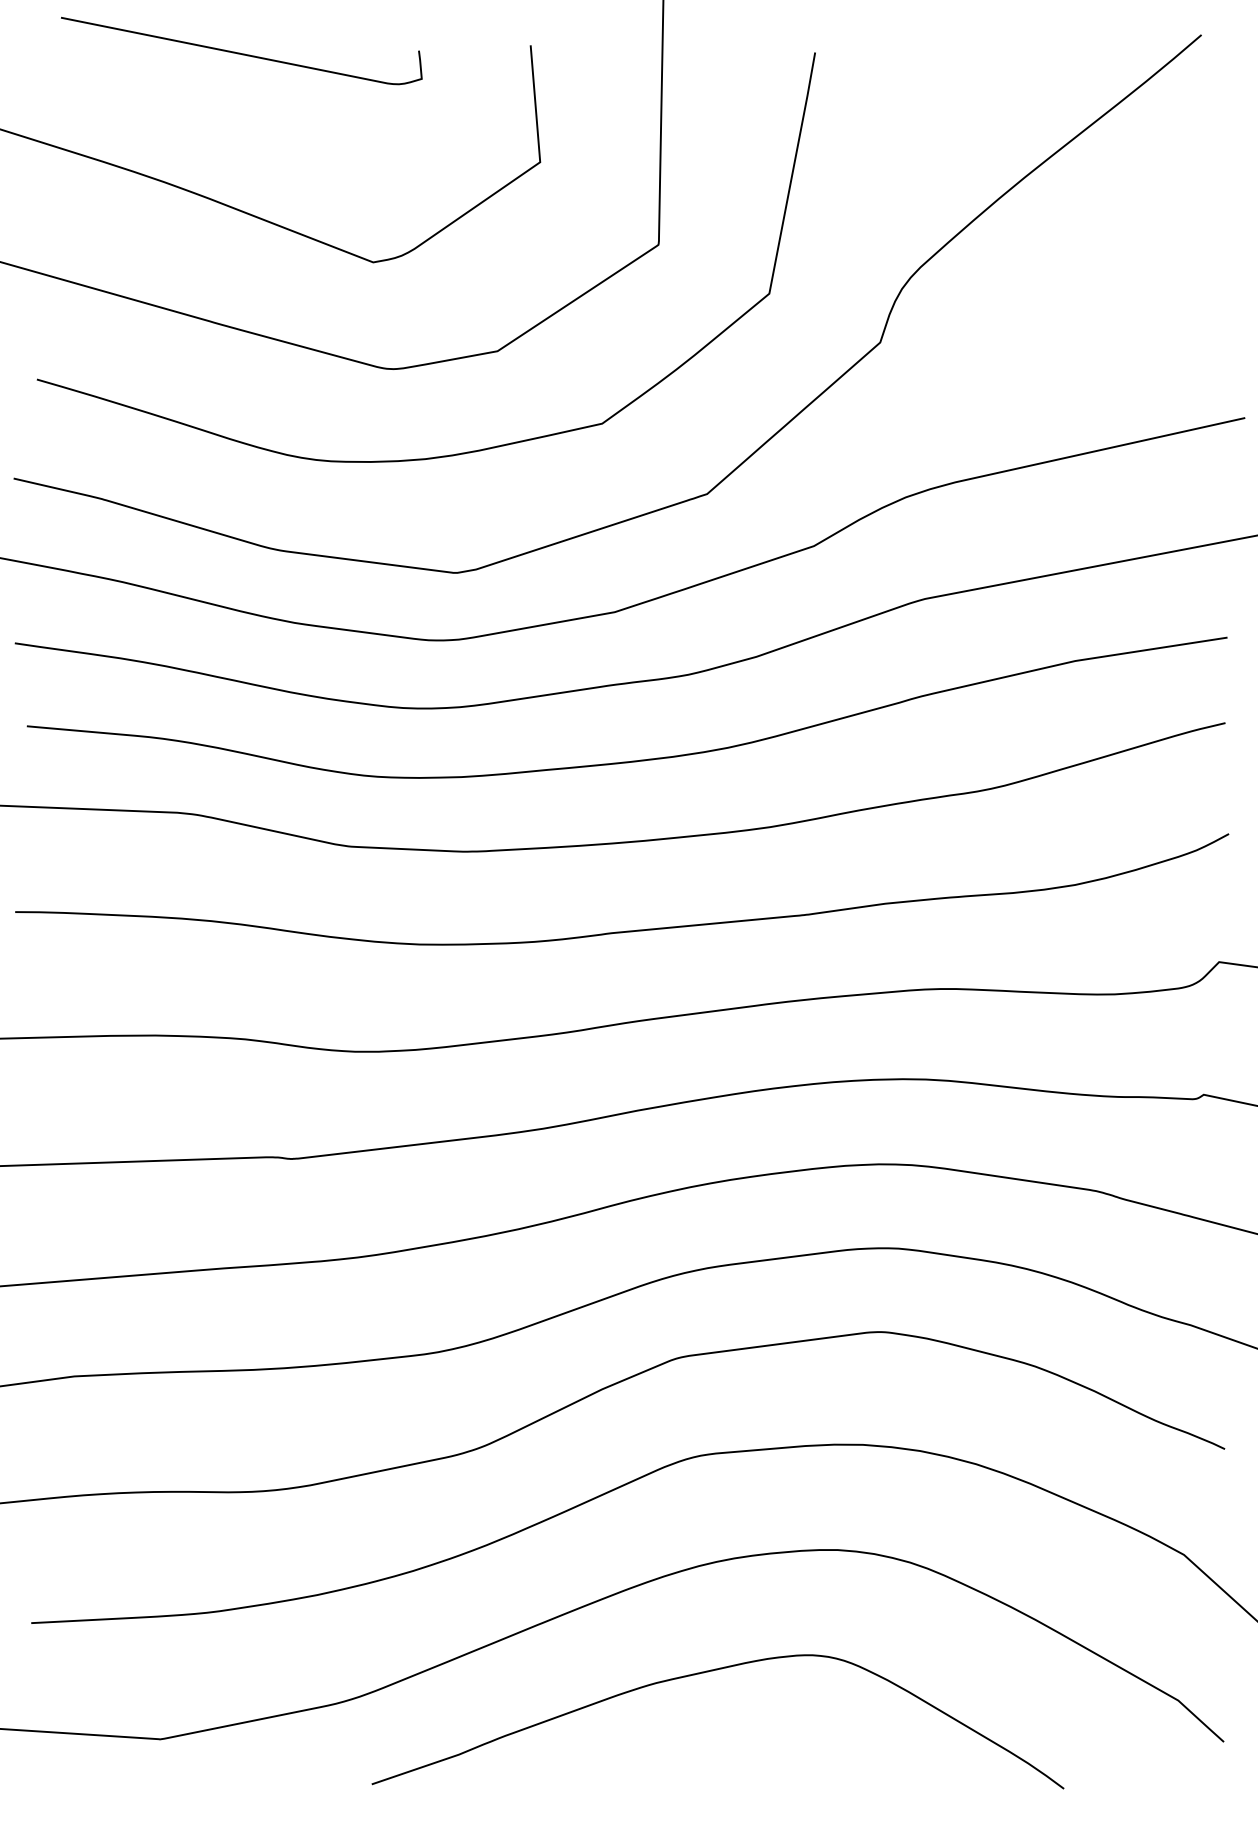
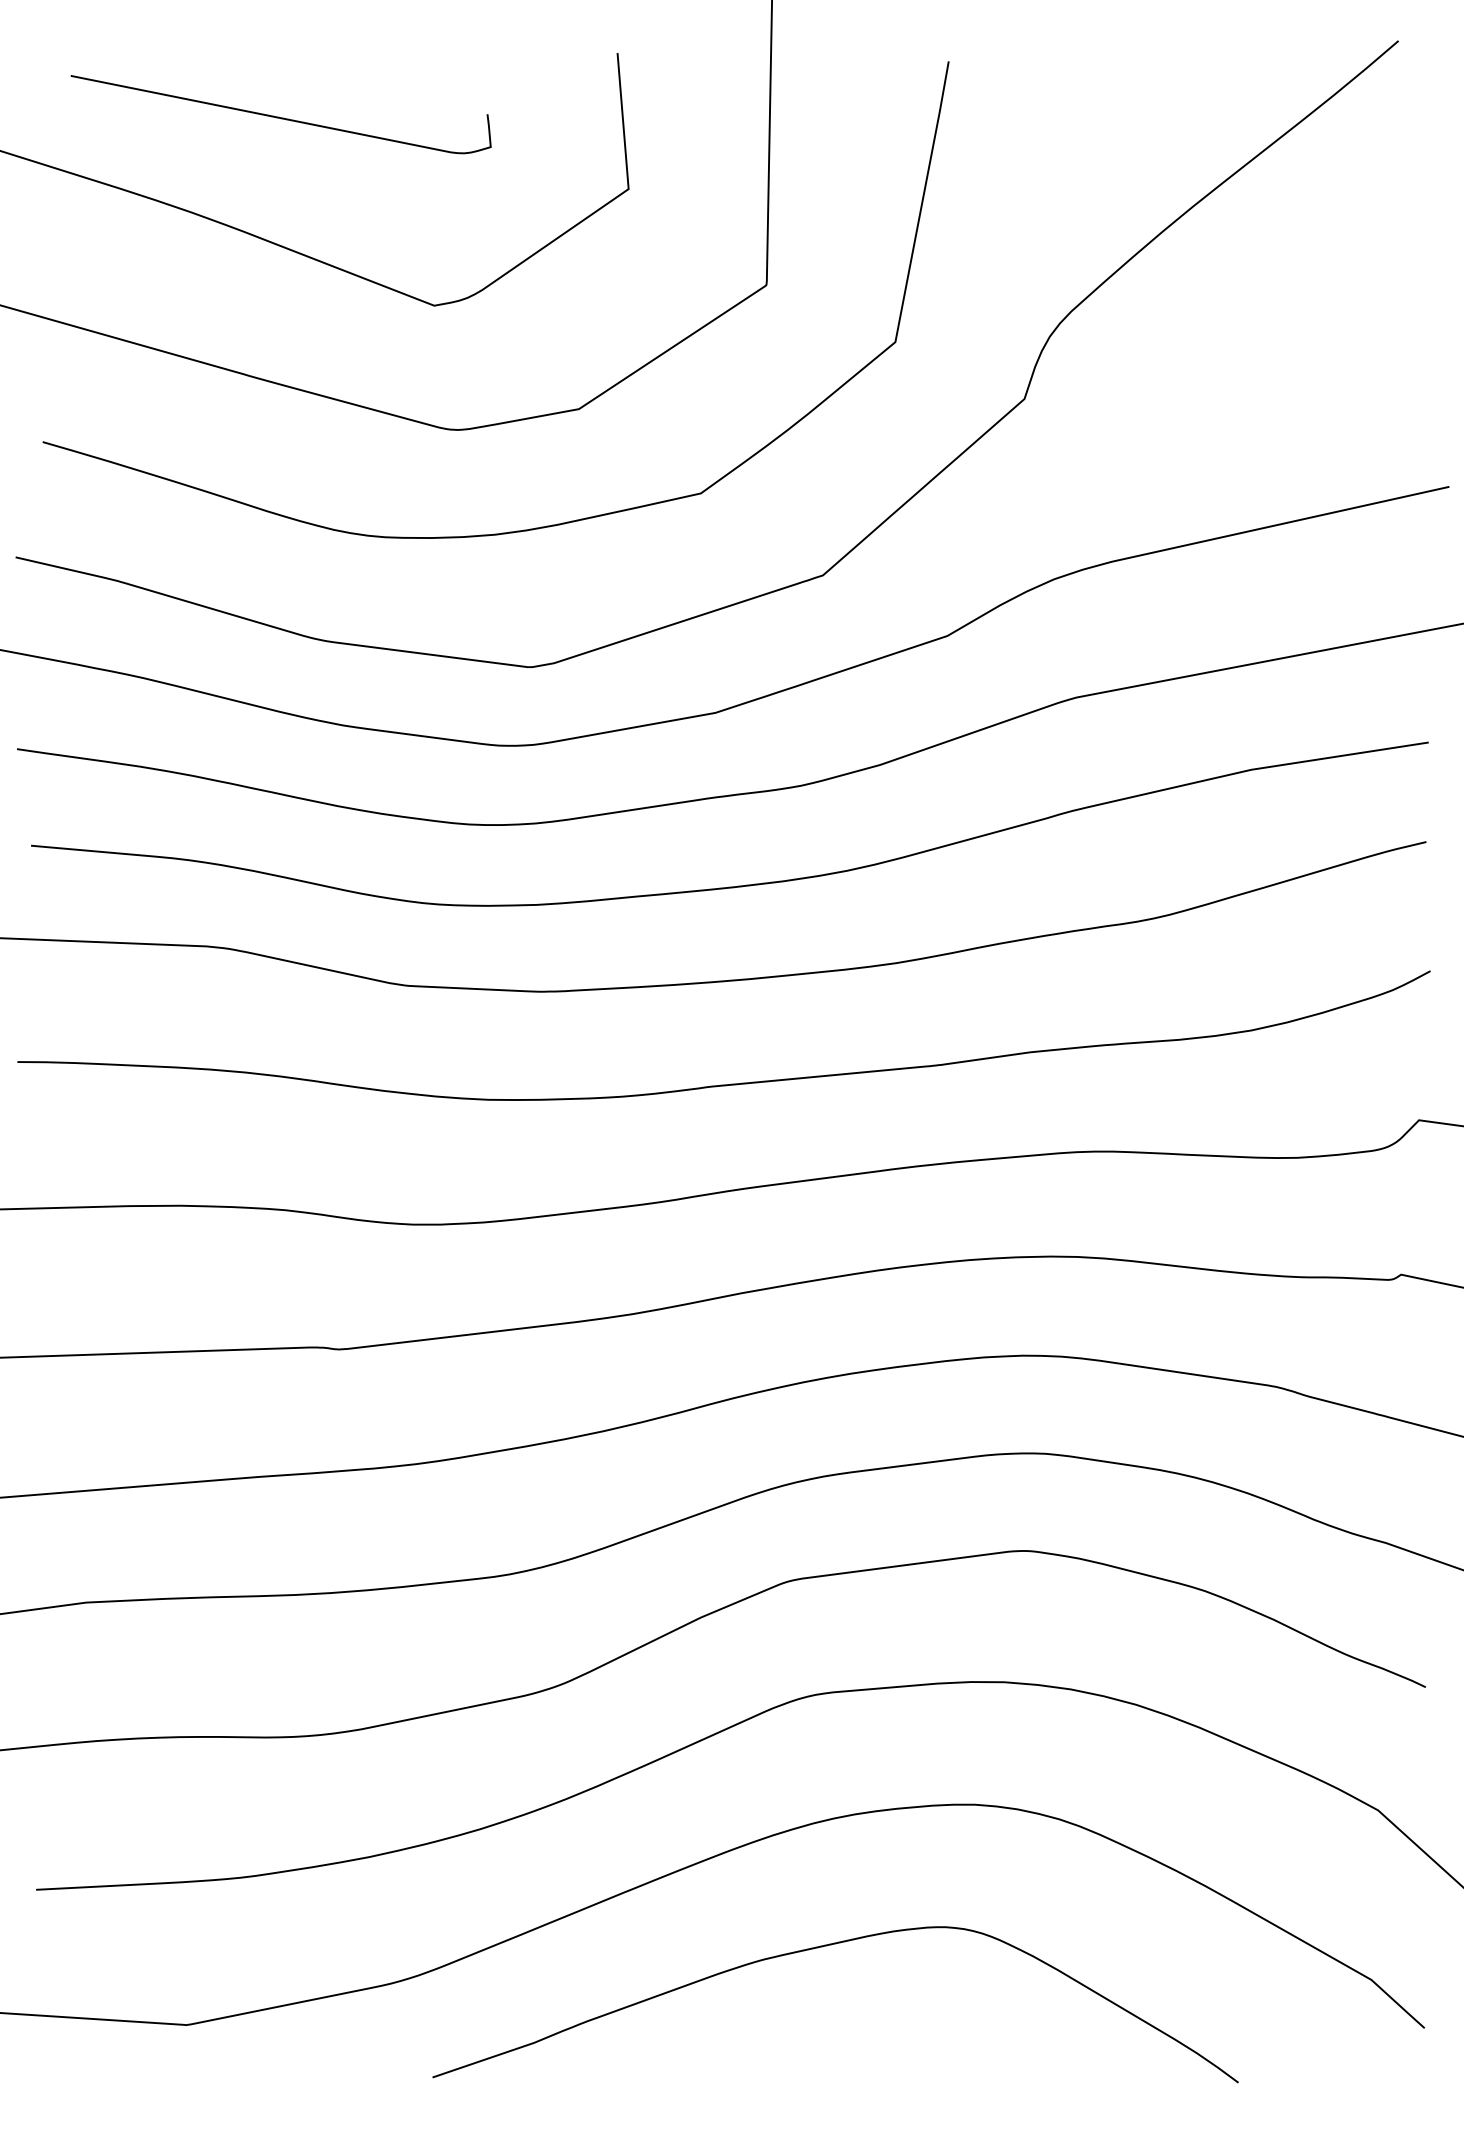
curve: (239, 52) -> (278, 116), moved

